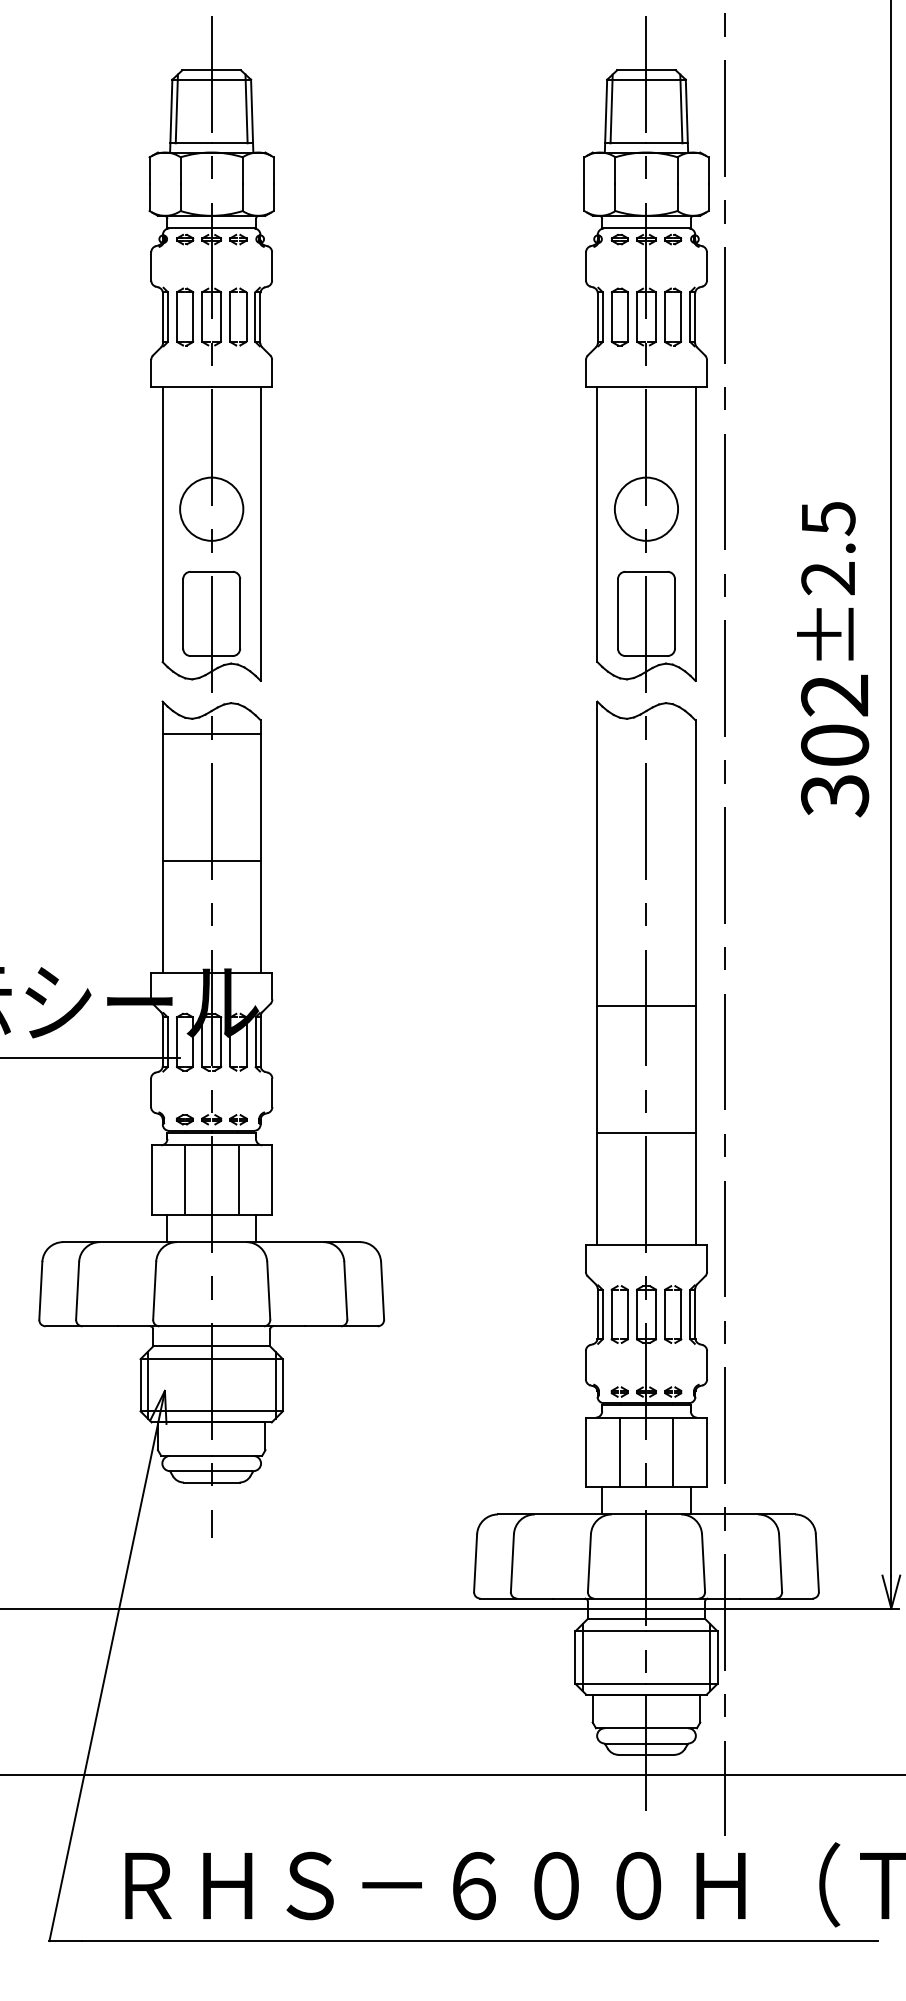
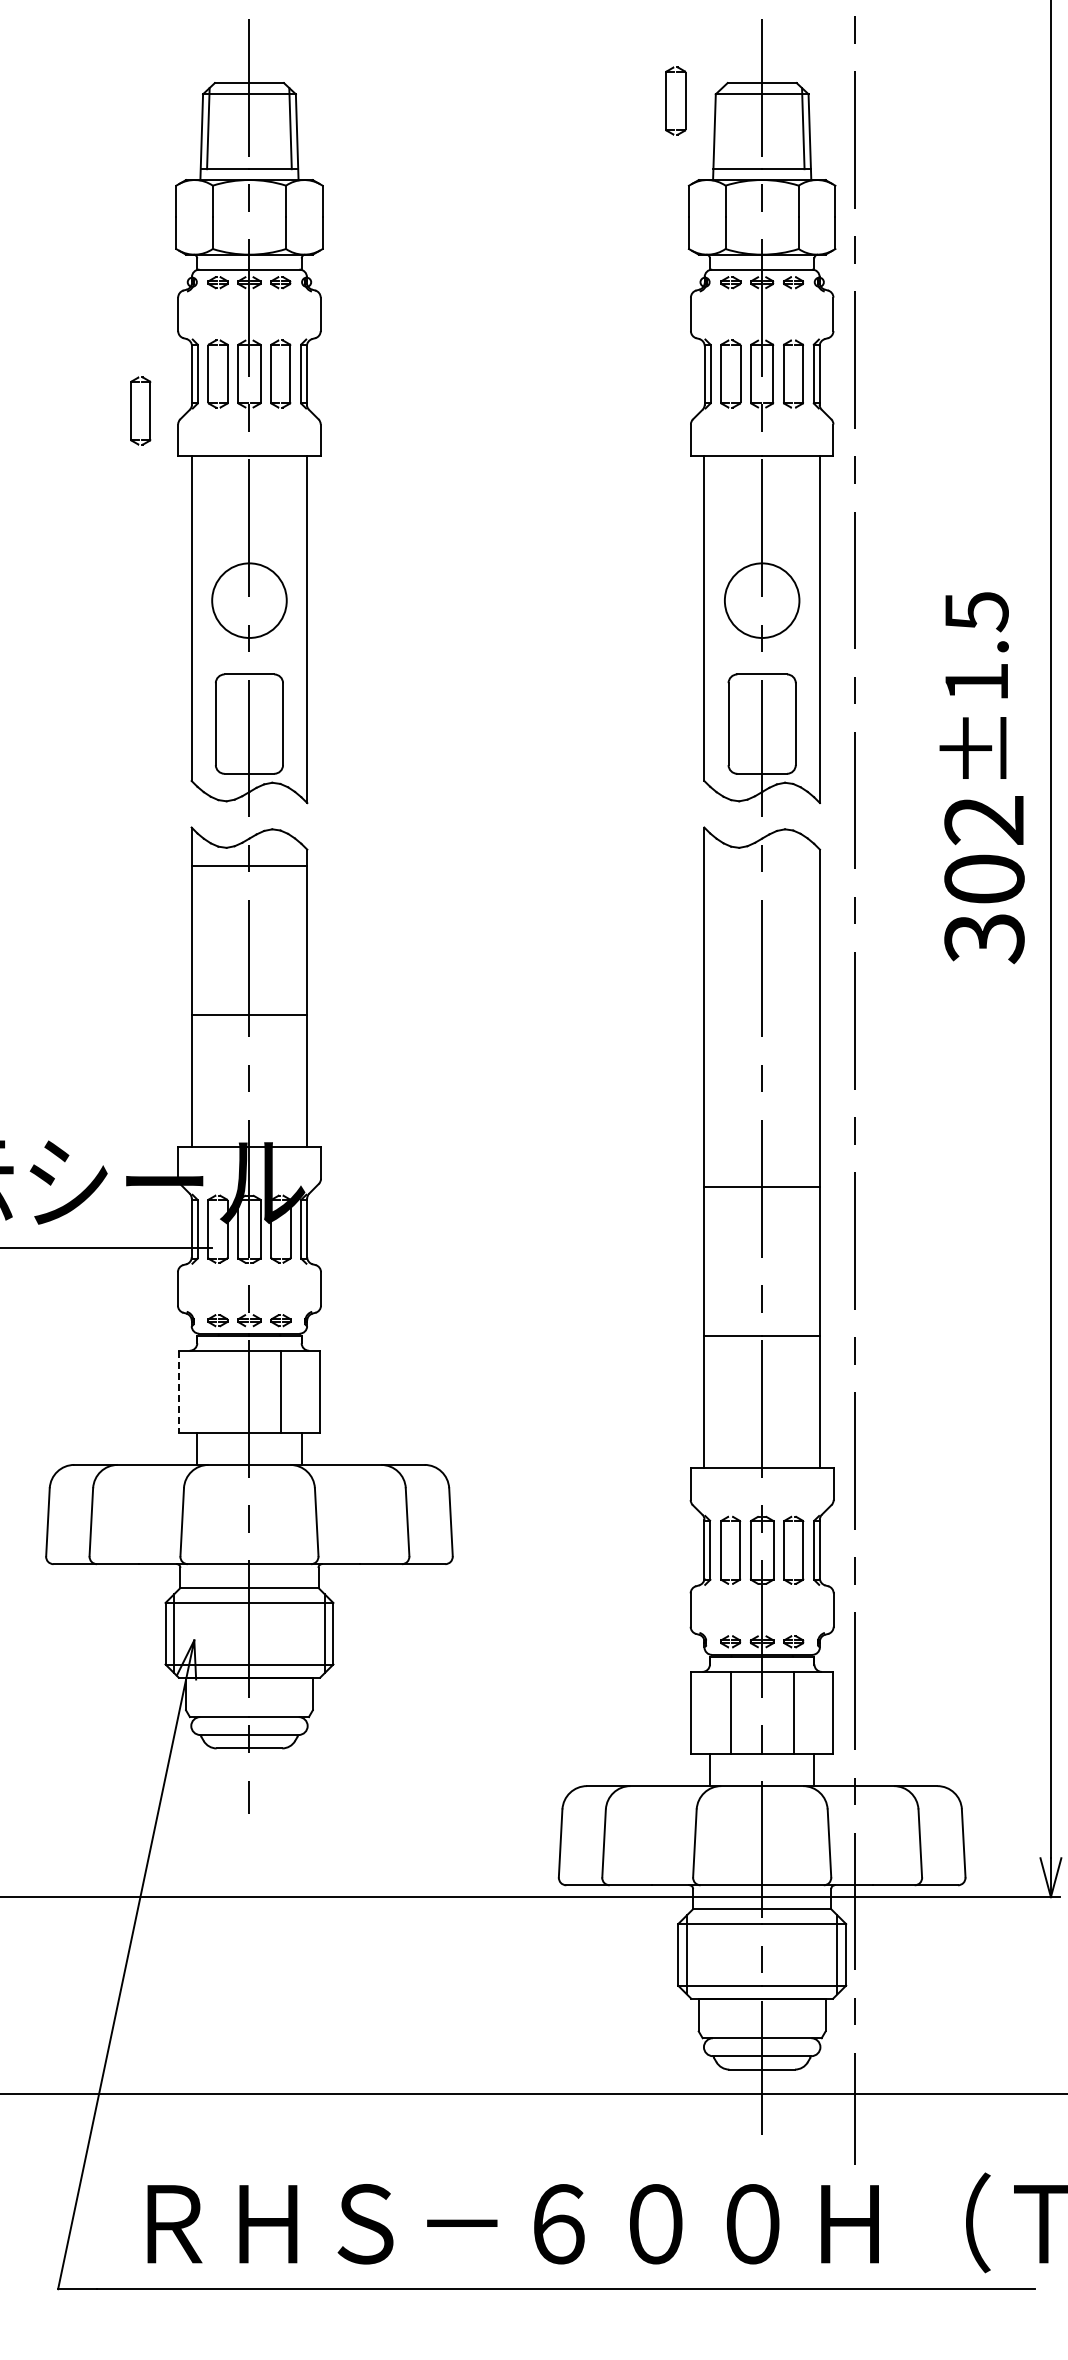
part: (565, 85) -> (666, 100), added
line: (611, 108) -> (720, 128), removed
part: (111, 347) -> (131, 410), added
text: (827, 578) -> (975, 682), ±2.5 -> ±1.5
line: (184, 1179) -> (217, 1391), removed
line: (151, 1180) -> (178, 1392), solid -> dashed

